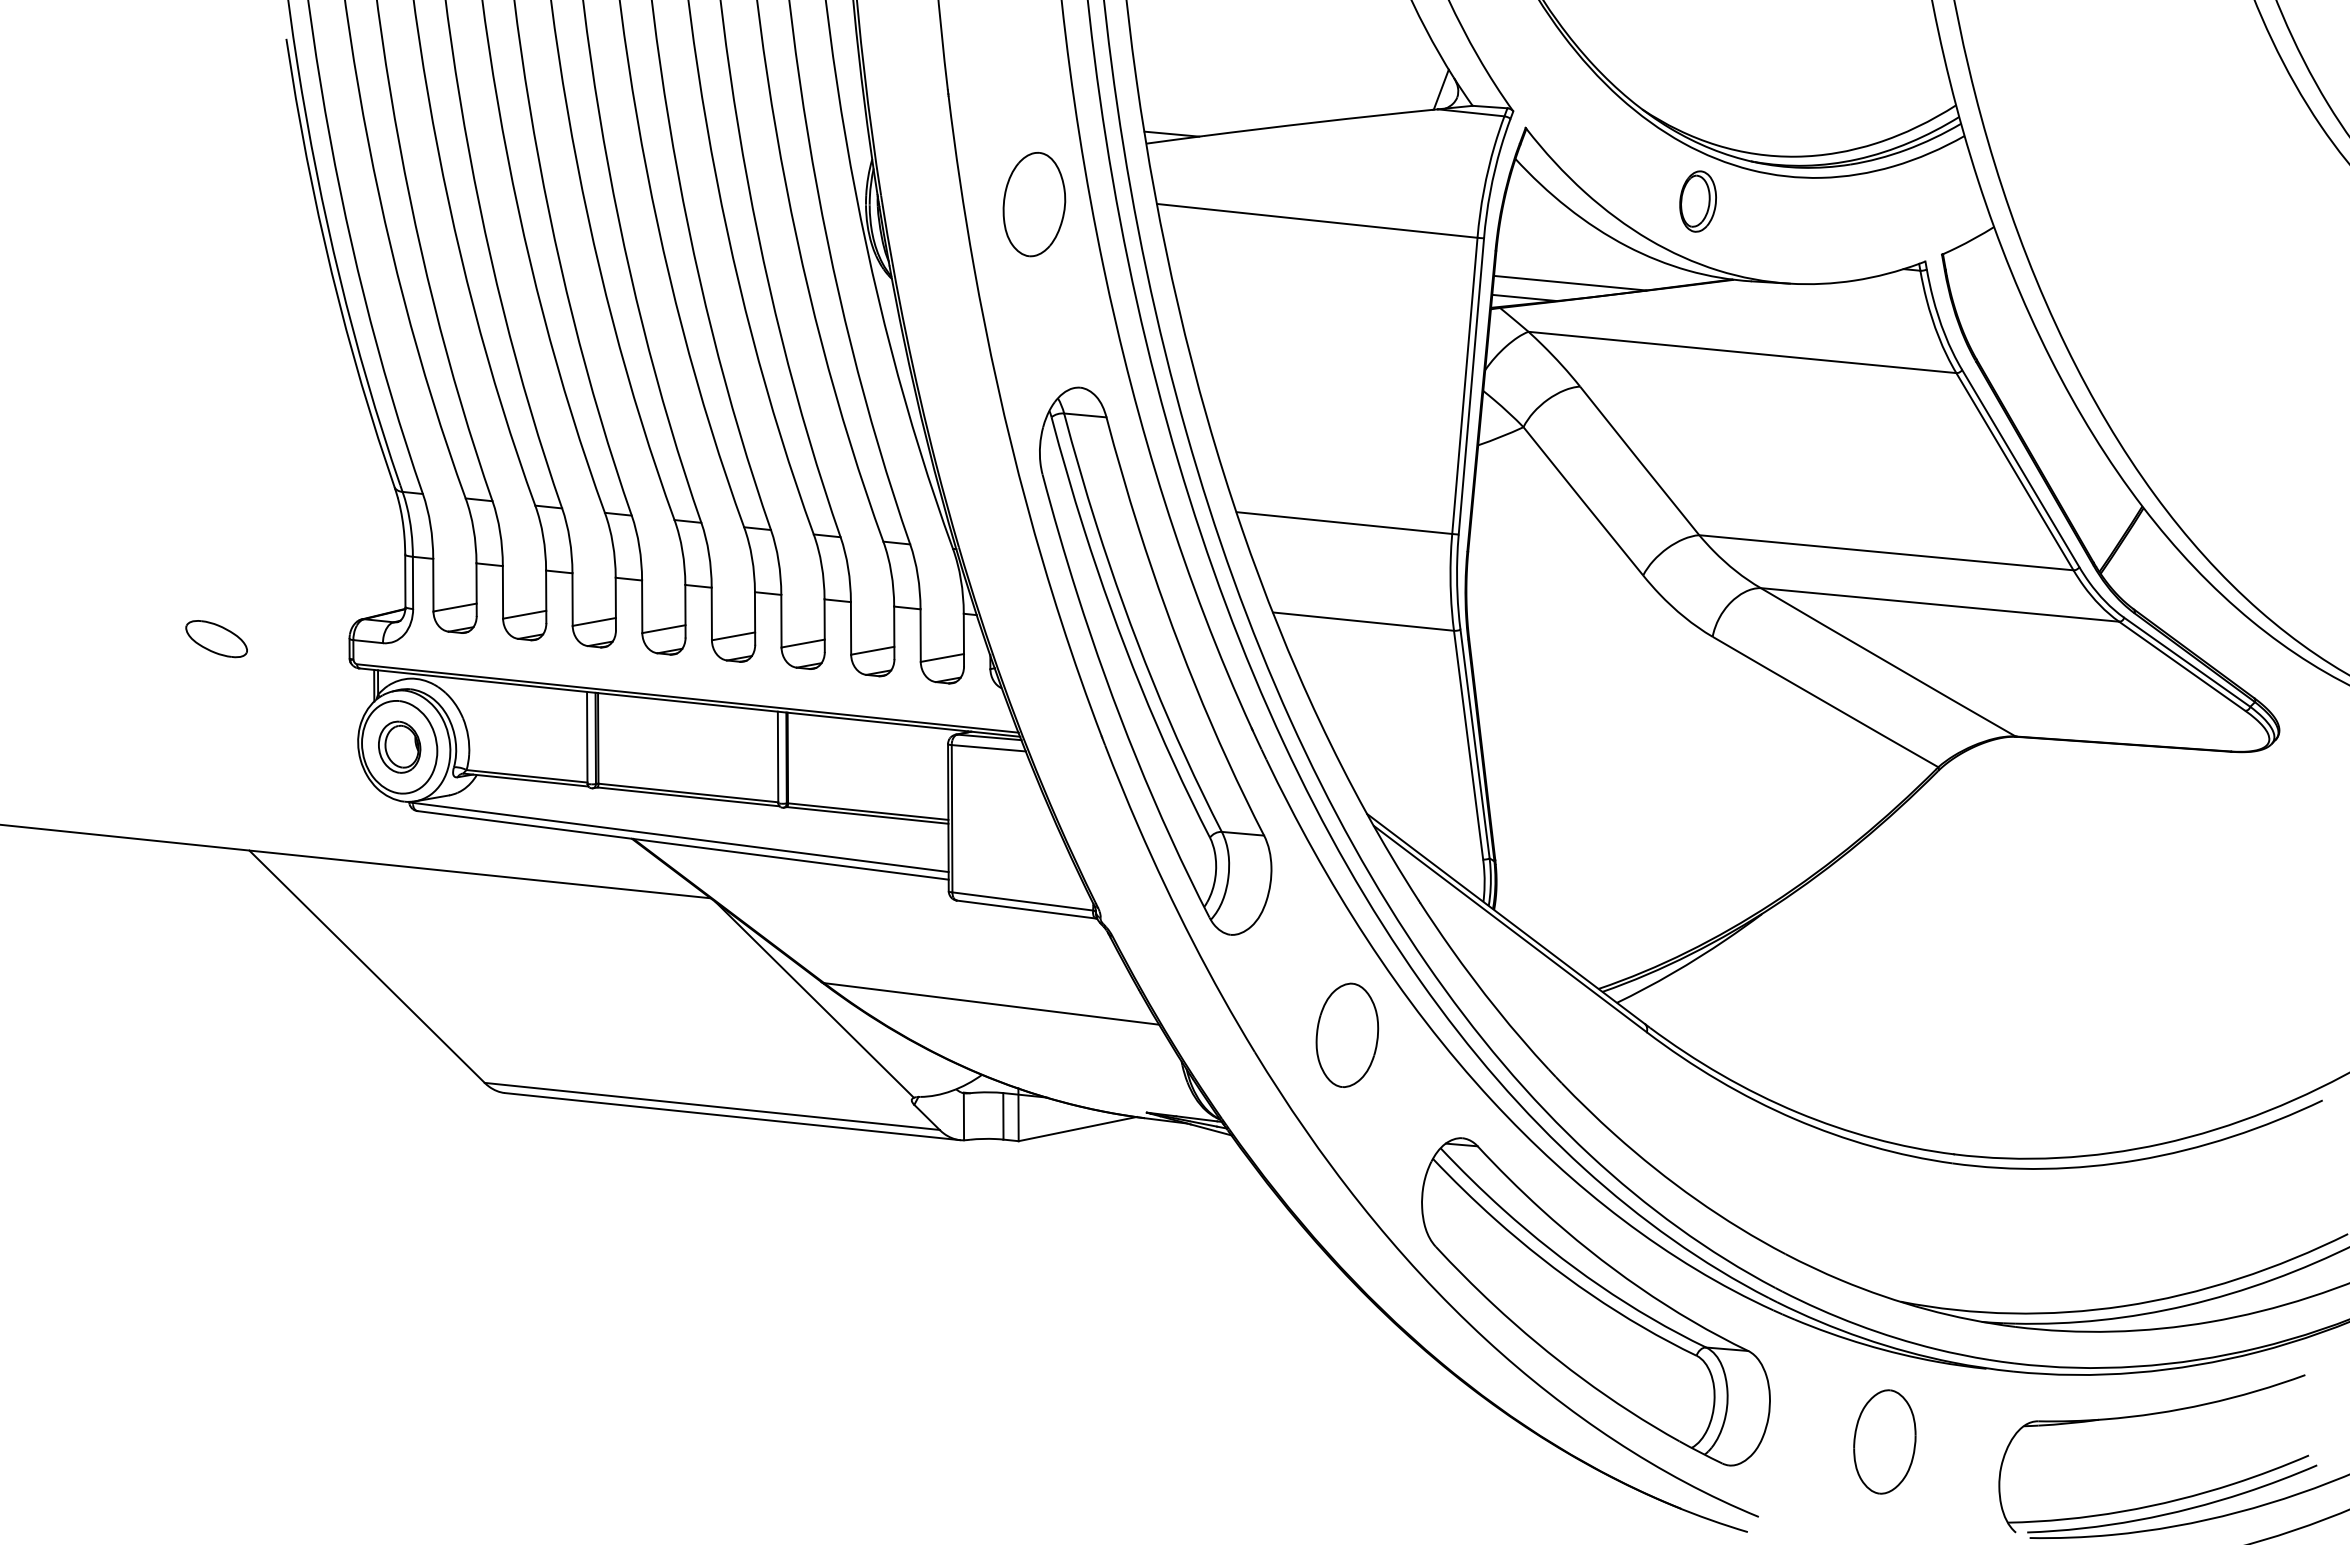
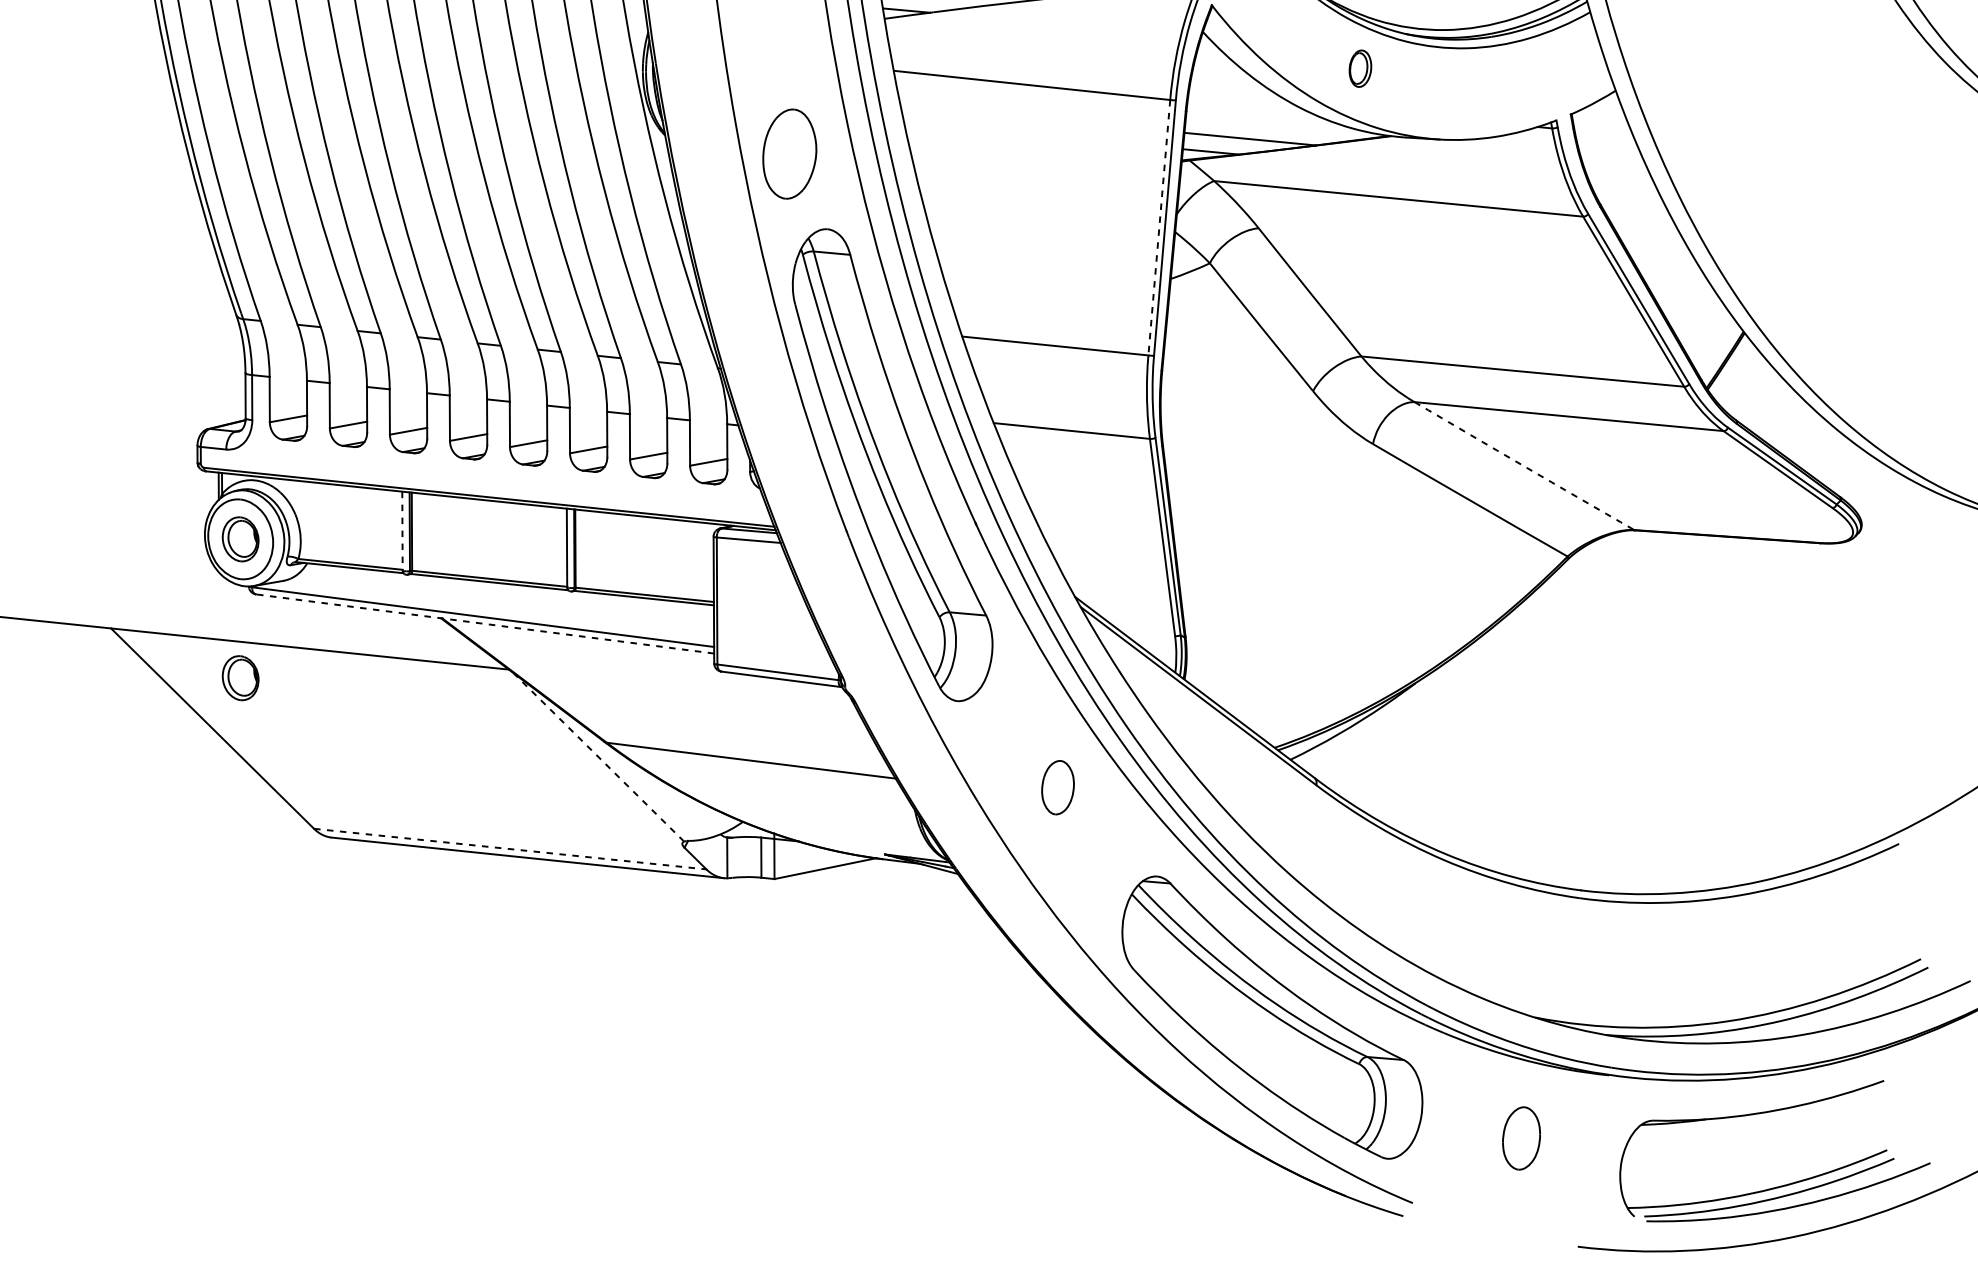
part: (1697, 201) -> (1359, 68), size x0.7
part: (1034, 204) -> (789, 154), moved
line: (1464, 385) -> (1159, 227), solid -> dashed
part: (216, 639) -> (82, 446), removed
arc: (1888, 662) -> (1524, 466), solid -> dashed
line: (587, 737) -> (402, 530), solid -> dashed
line: (683, 845) -> (485, 624), solid -> dashed
part: (399, 907) -> (240, 677), added
line: (814, 999) -> (598, 756), solid -> dashed
part: (1347, 1034) -> (1058, 787), size x0.6
line: (712, 1106) -> (510, 849), solid -> dashed
part: (1884, 1441) -> (1521, 1138), size x0.7

